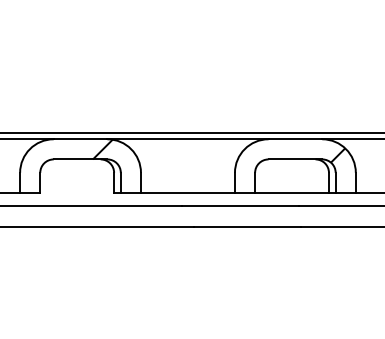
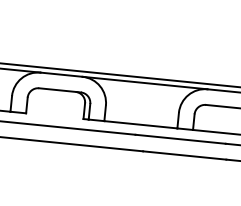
hatch: (102, 149) -> (77, 84), removed

